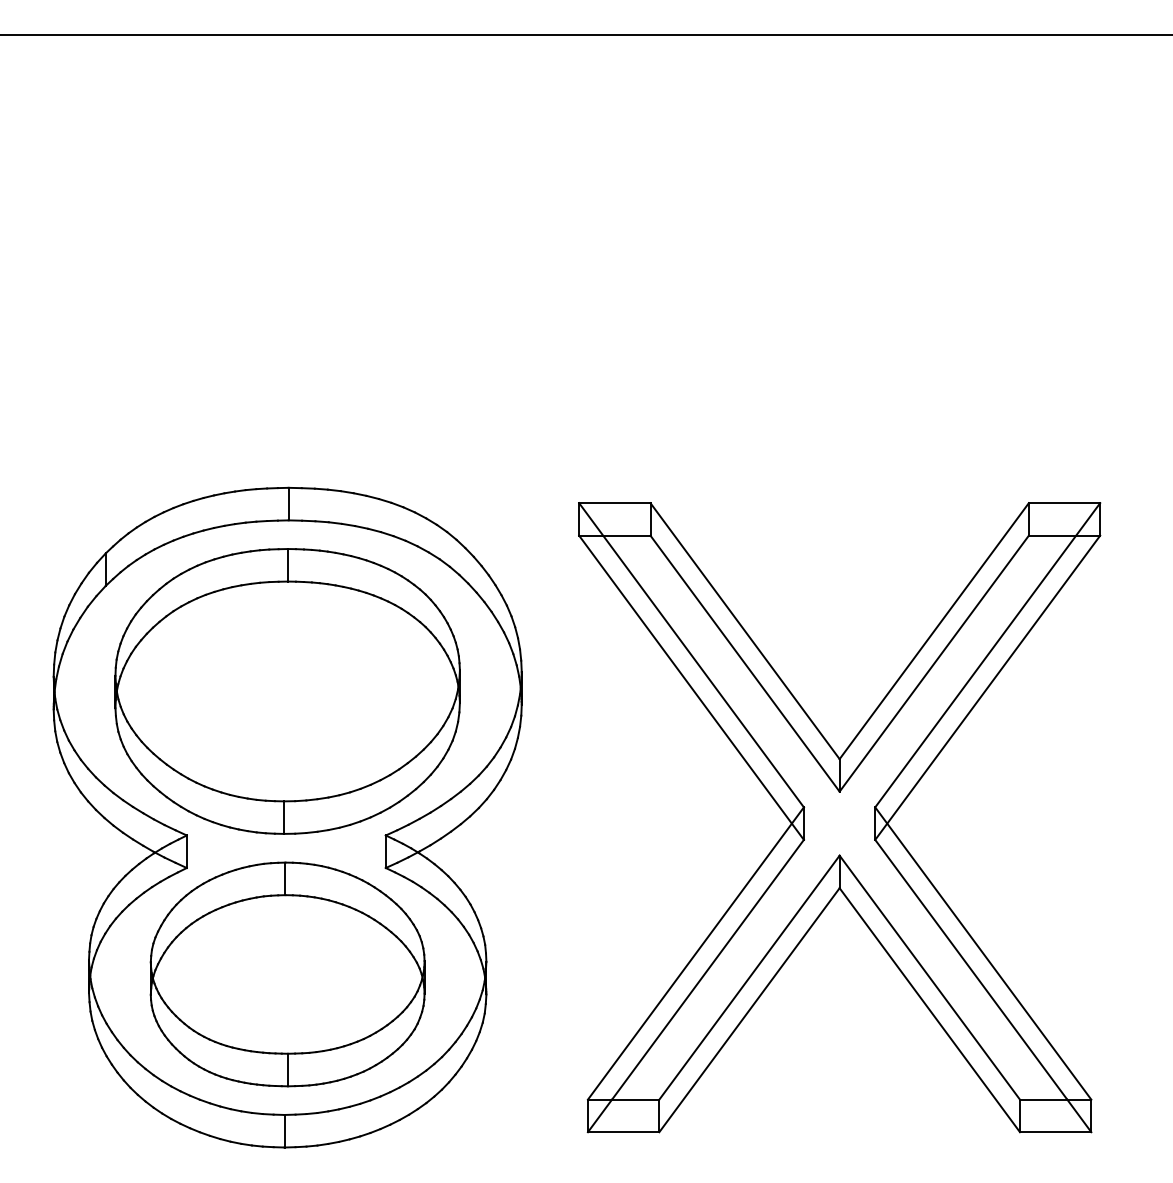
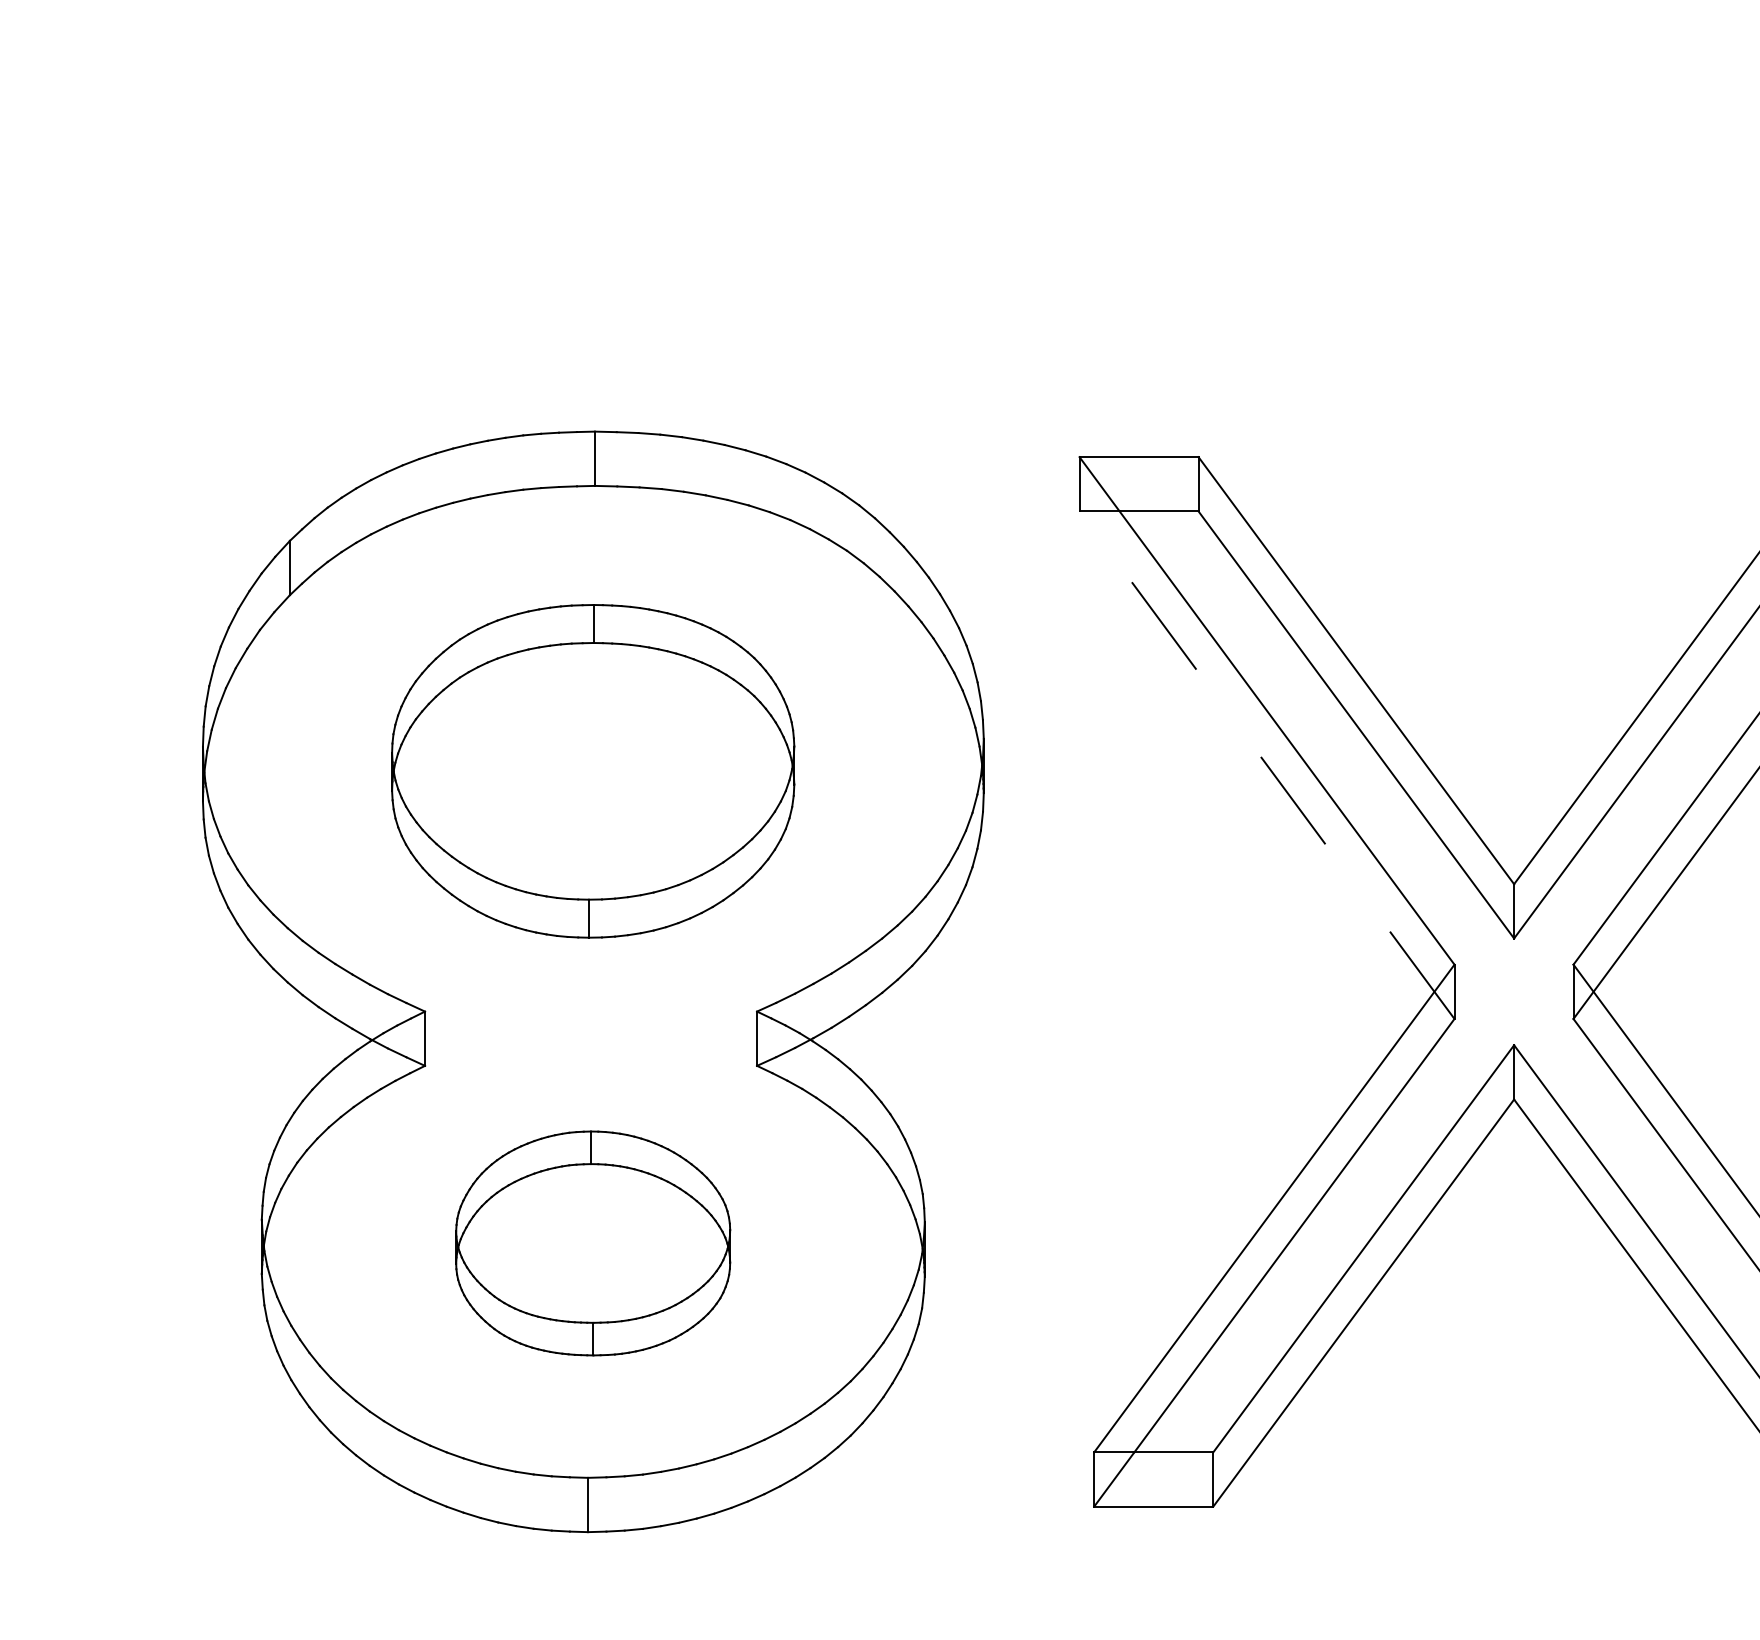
line: (691, 687) -> (1266, 764), solid -> dashed
part: (287, 691) -> (592, 771), size x0.7
part: (287, 974) -> (592, 1243), size x0.6

